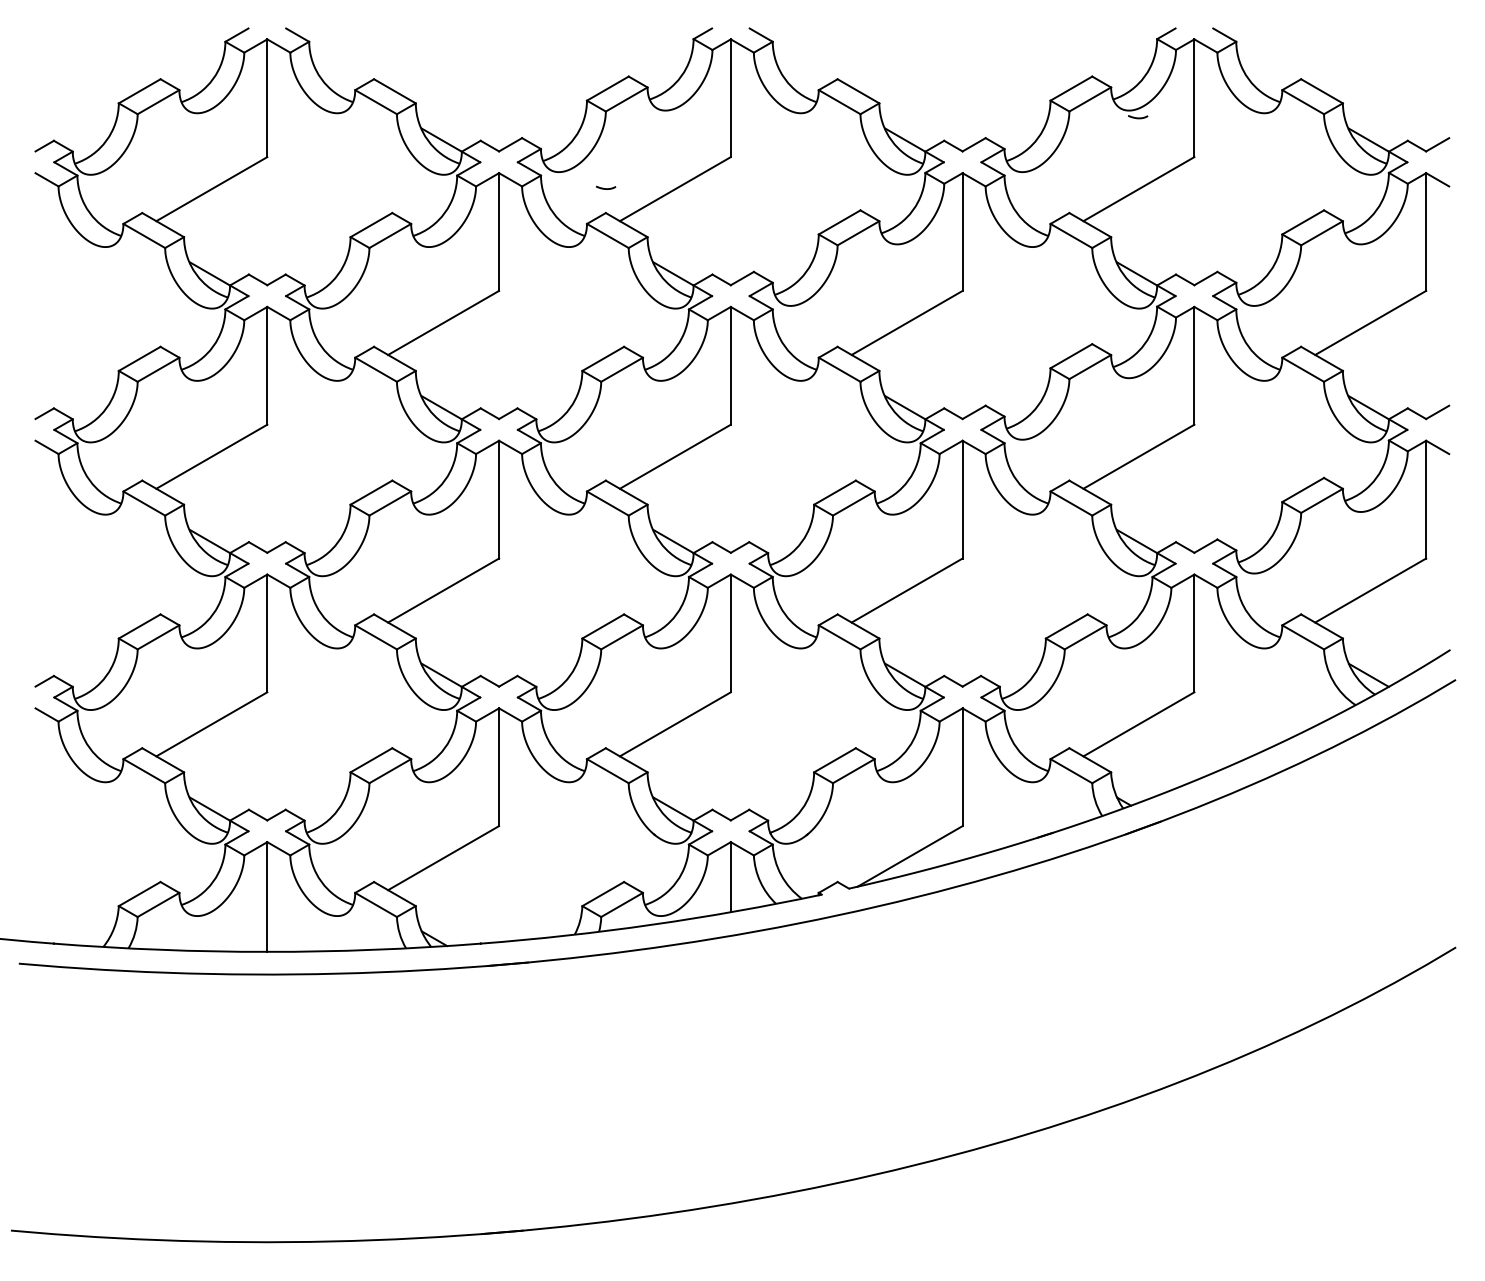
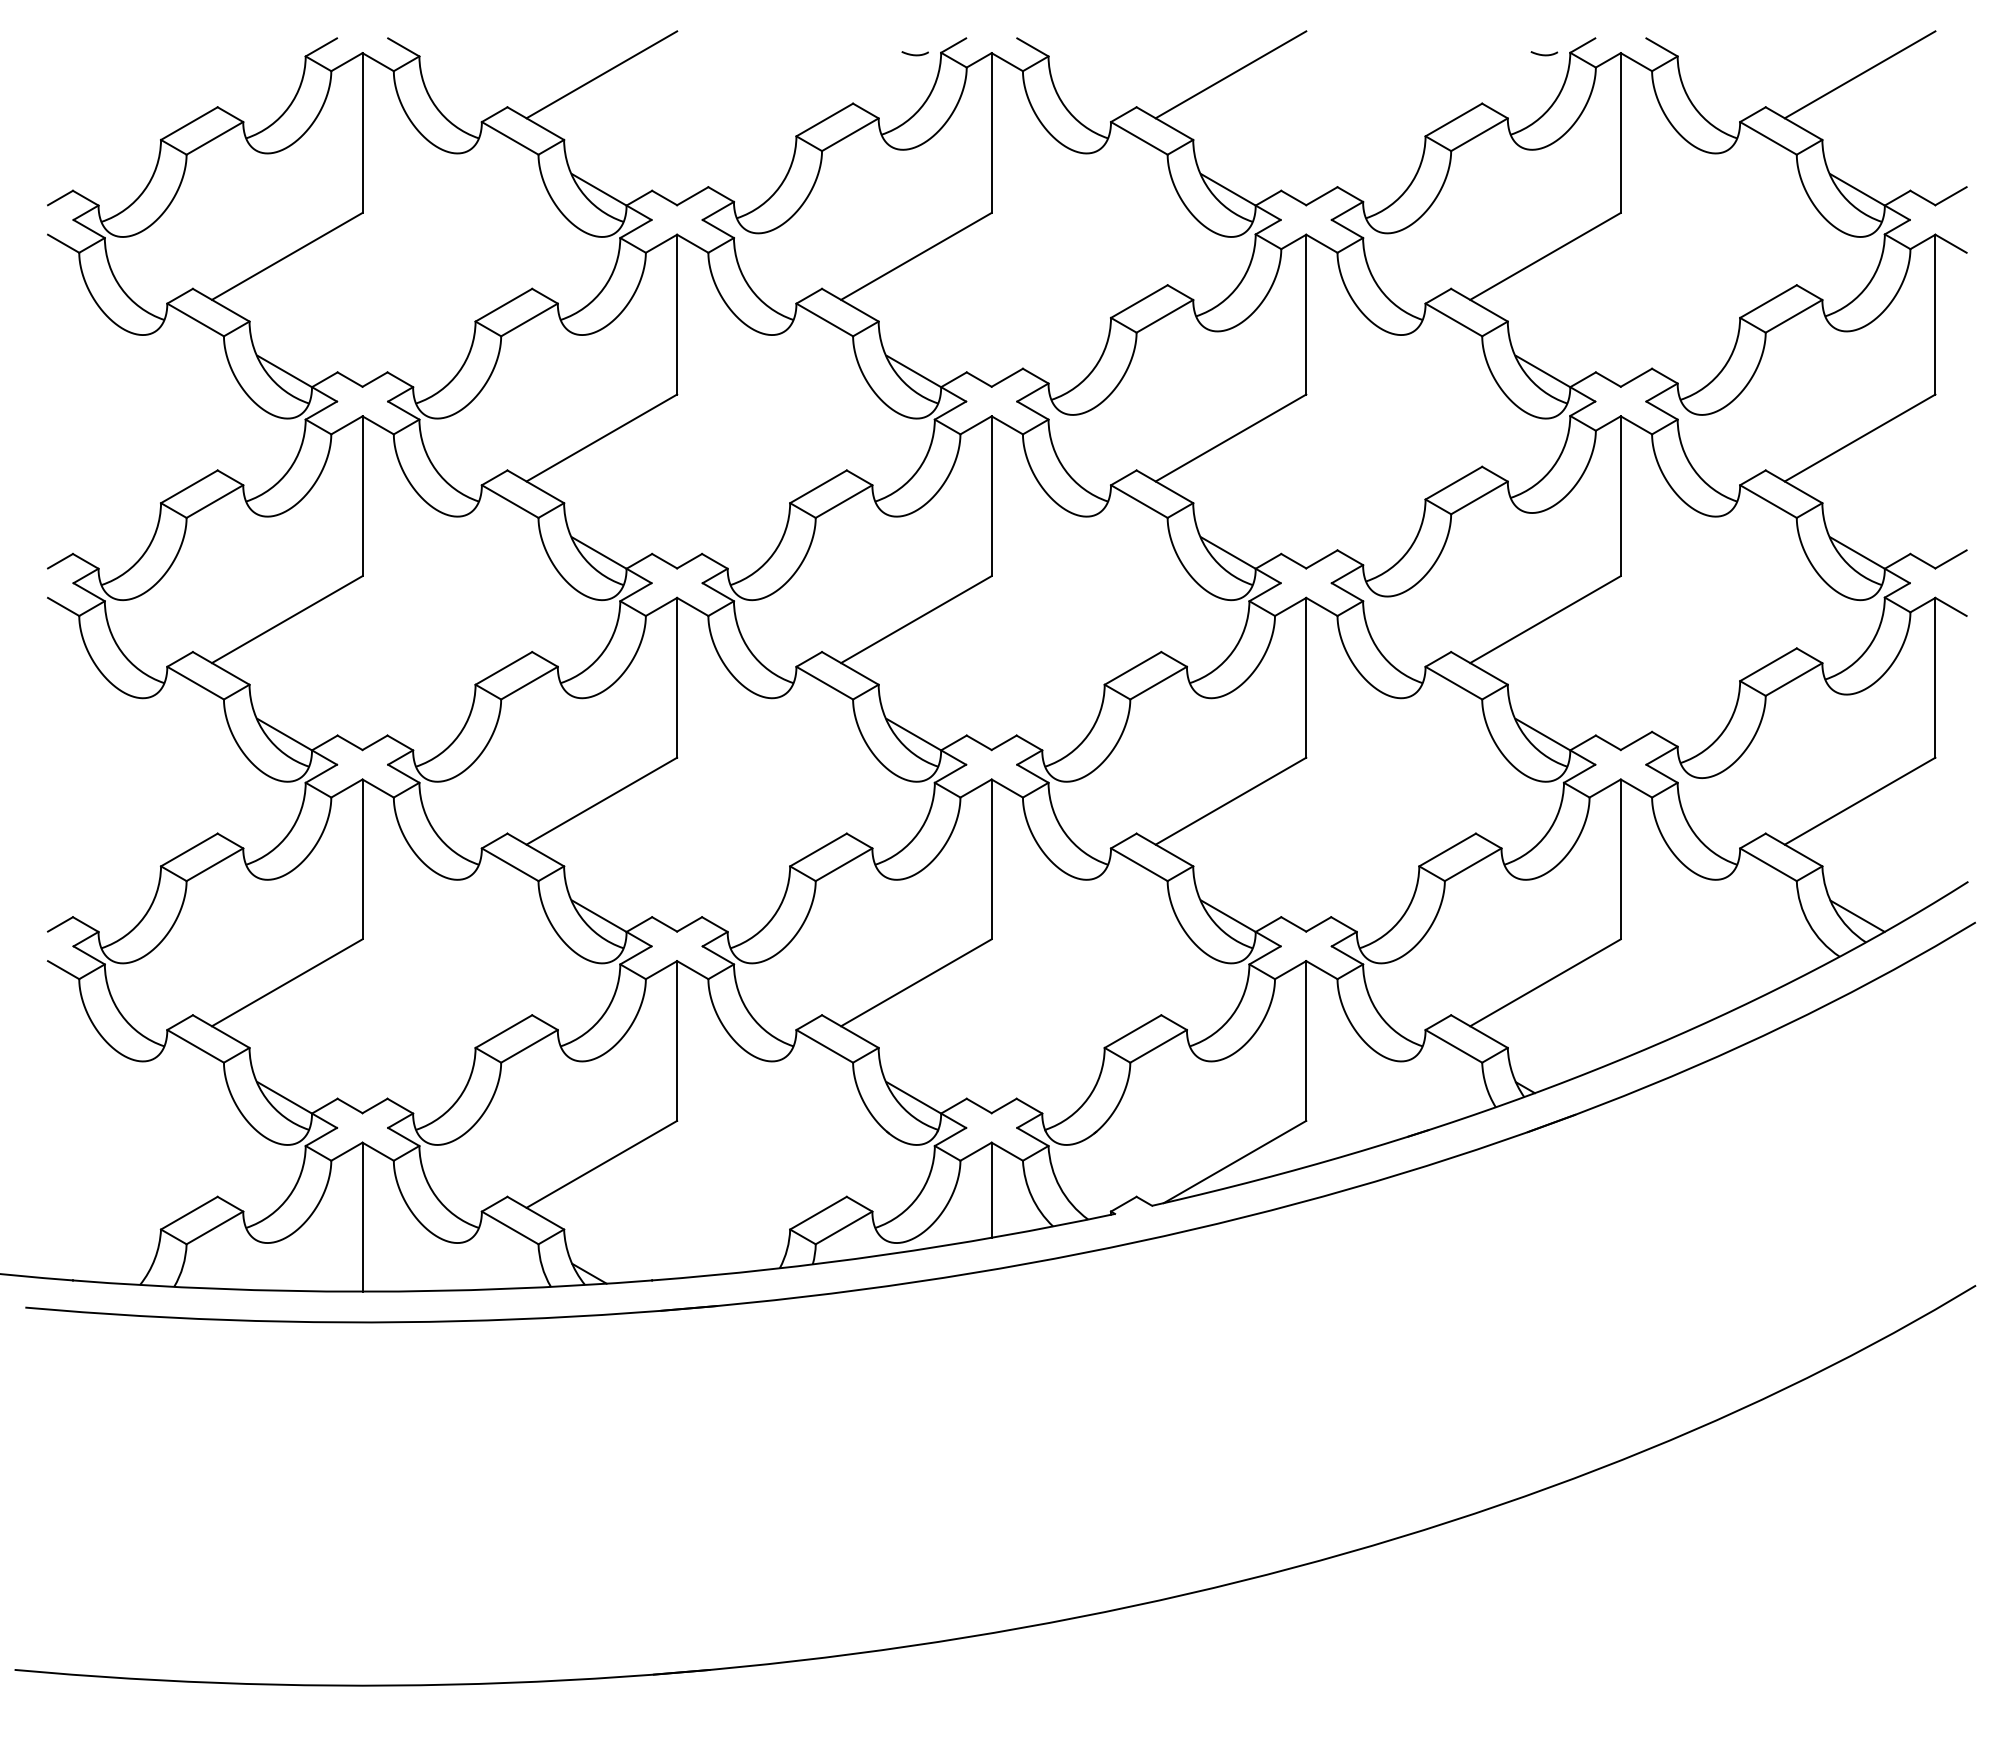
line: (443, 55) -> (601, 74), added
line: (906, 55) -> (1230, 74), added
line: (1370, 55) -> (1859, 74), added
curve: (1138, 117) -> (1544, 54), moved
curve: (605, 188) -> (914, 54), moved

